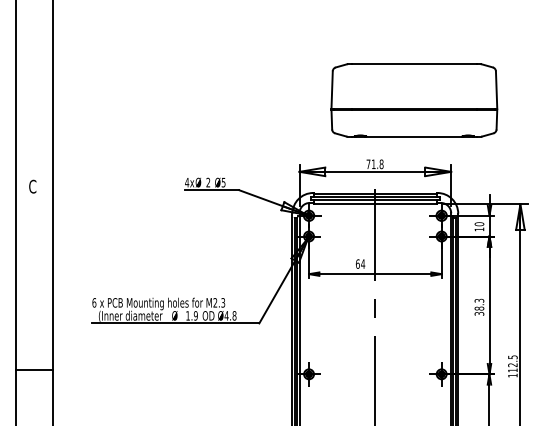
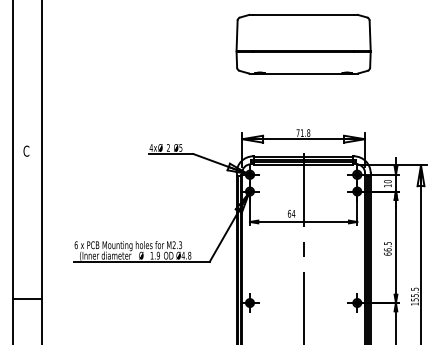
part: (414, 100) -> (303, 44), moved
text: (479, 307) -> (387, 248), 38.3 -> 66.5
text: (512, 367) -> (414, 297), 112.5 -> 155.5

